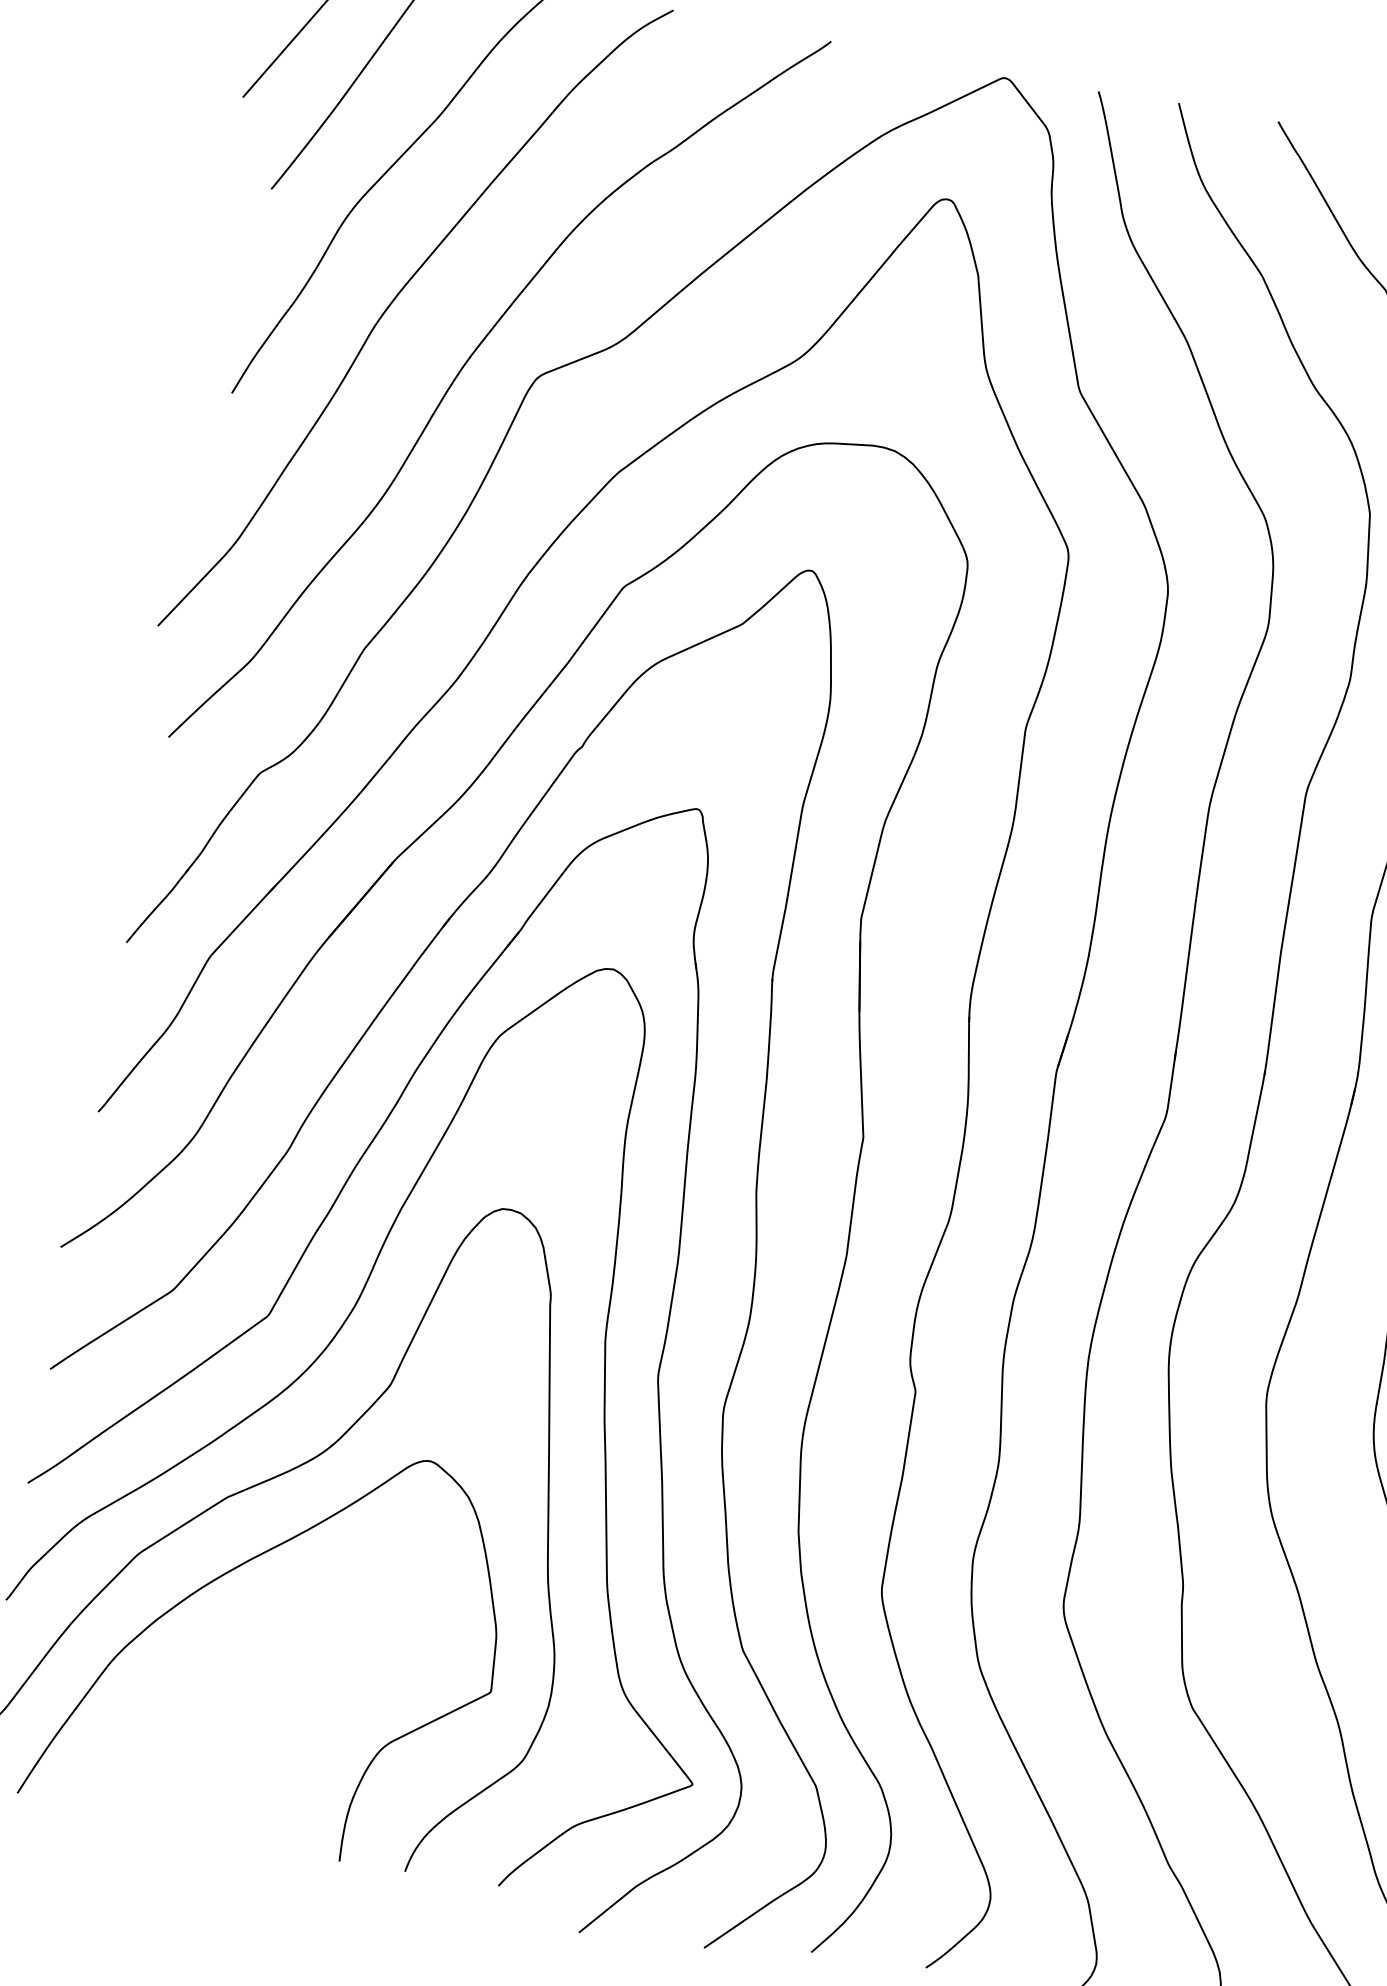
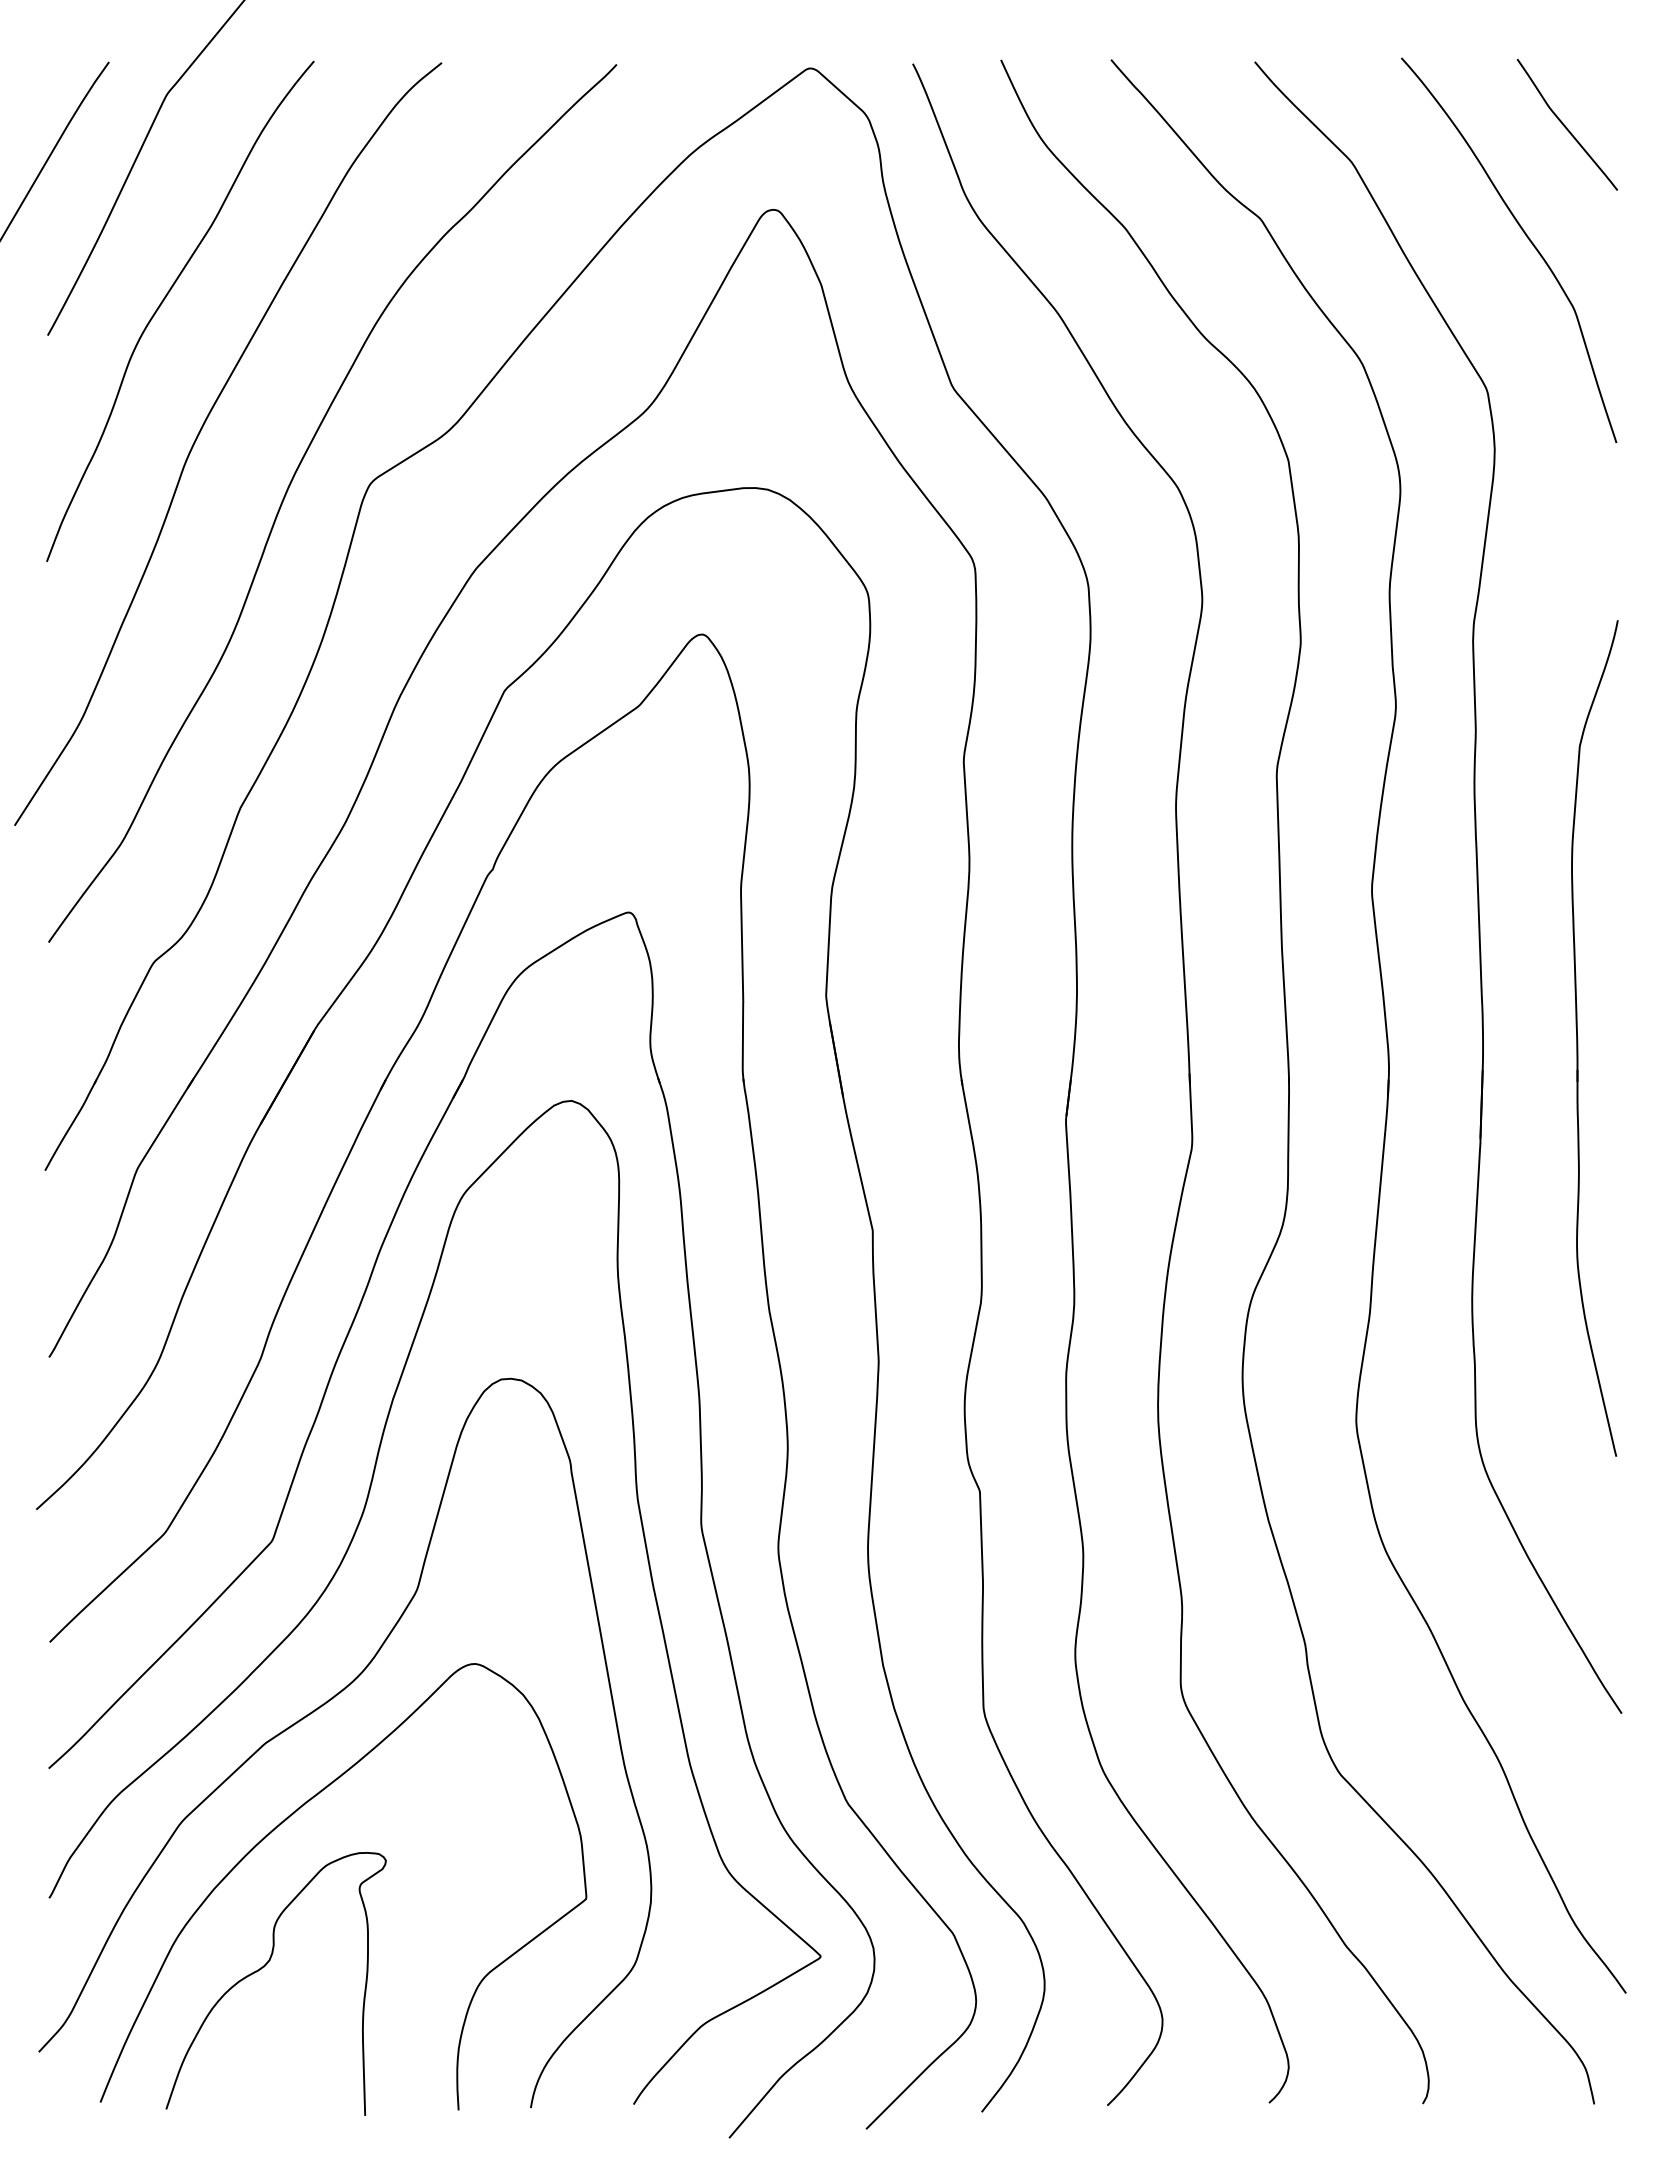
curve: (188, 1699) -> (264, 1967), added

